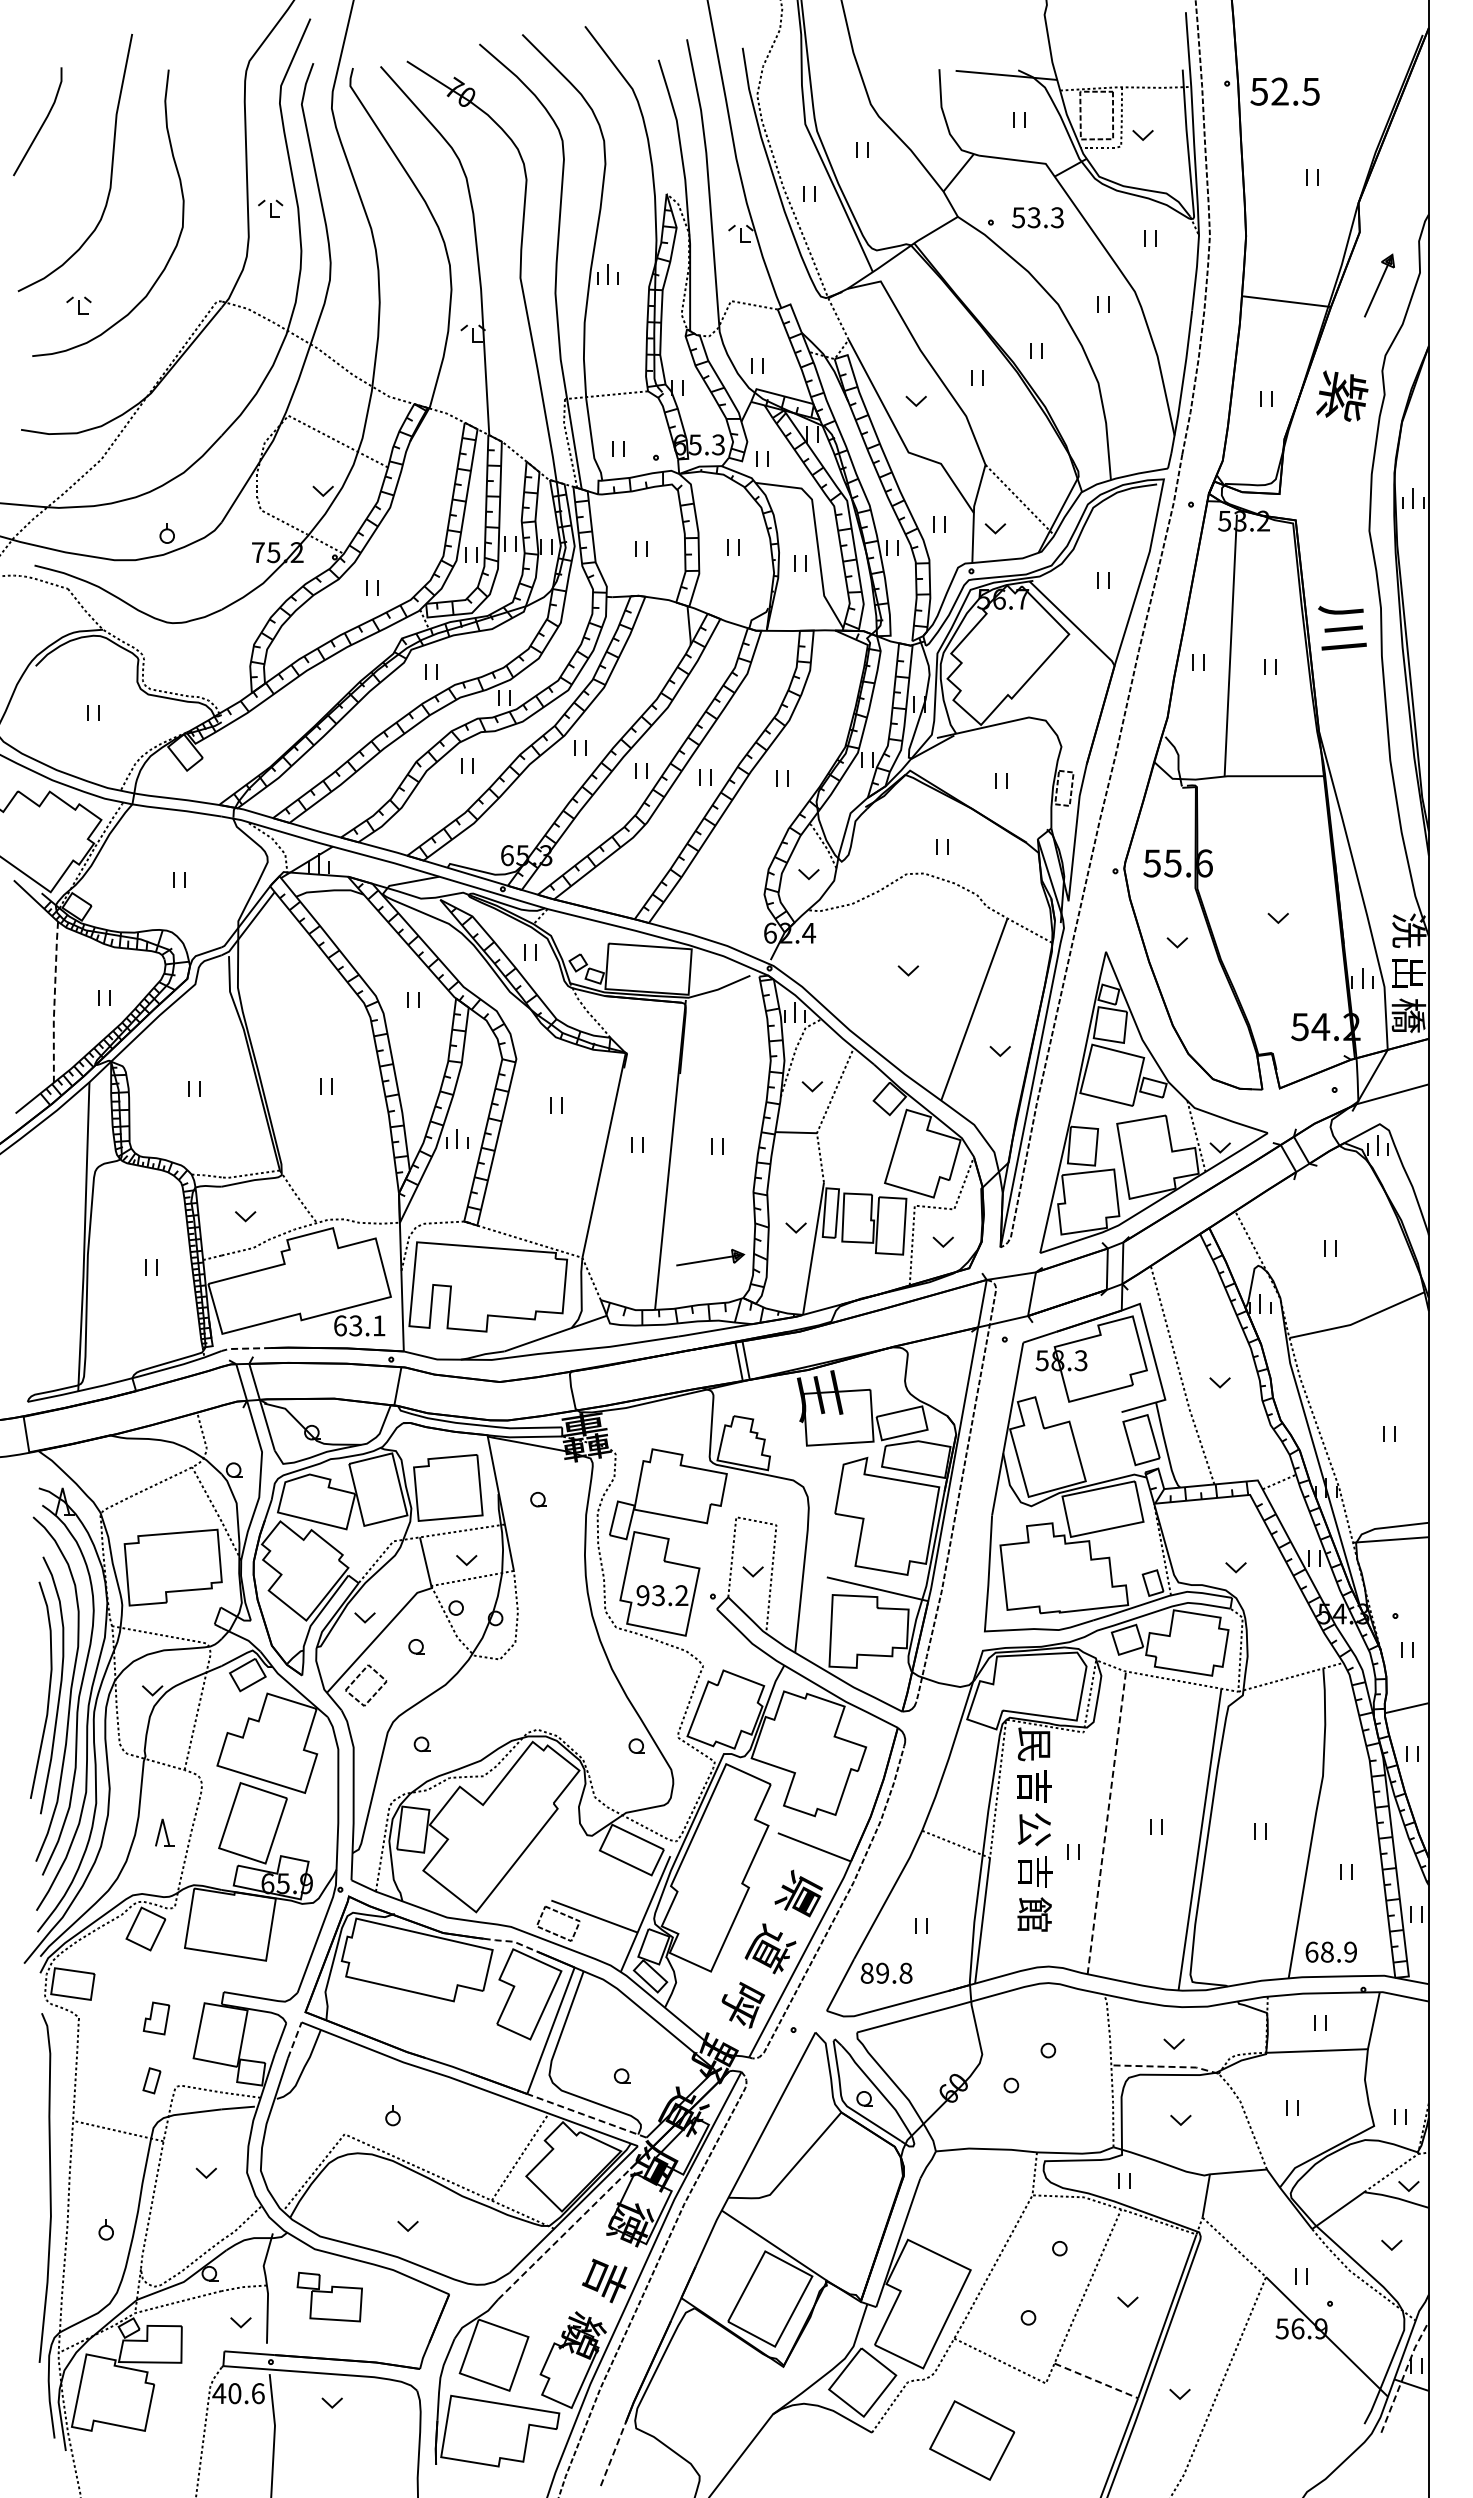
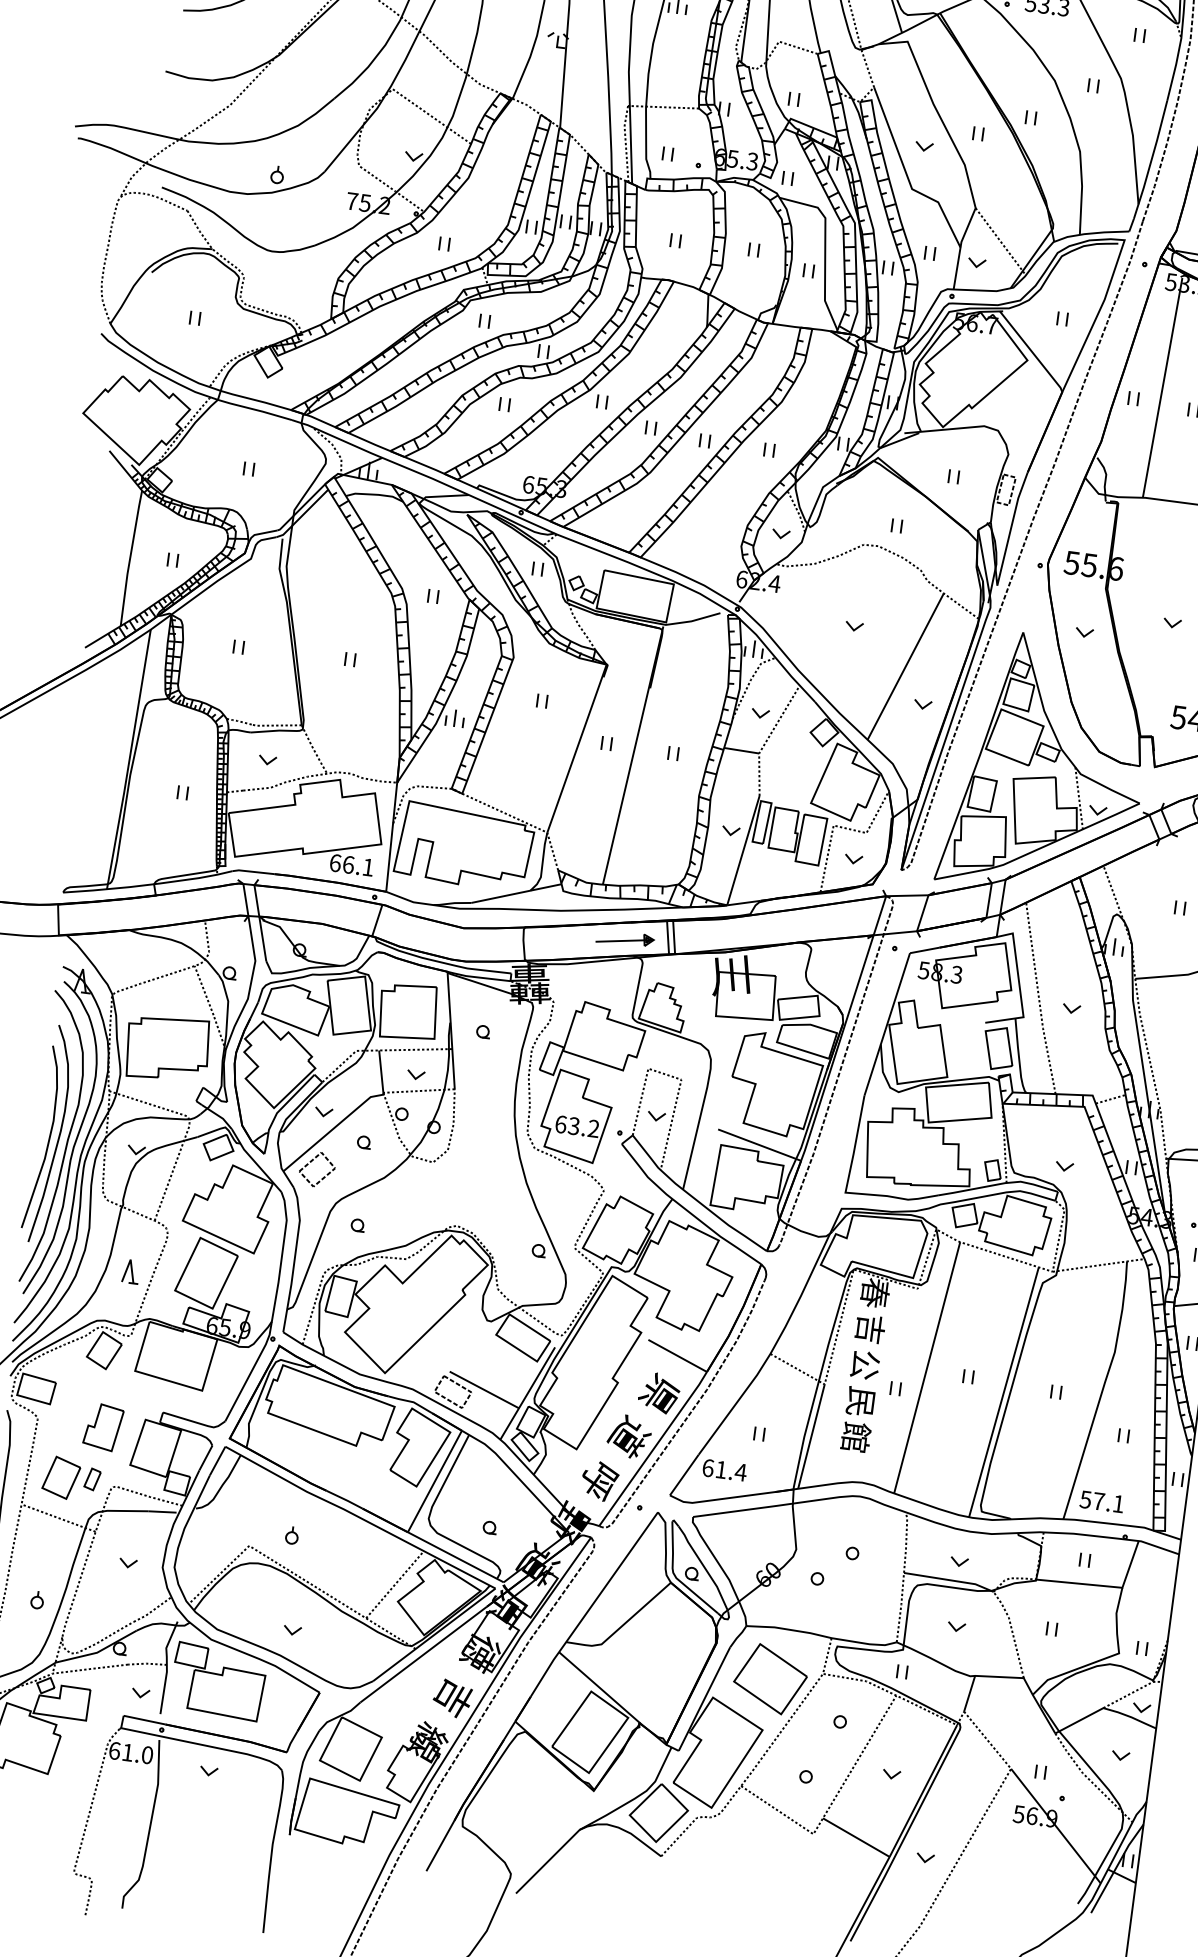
line: (54, 1002) -> (130, 558), dashed -> solid
part: (710, 1257) -> (625, 938), moved
text: (355, 1325) -> (348, 864), 63.1 -> 66.1
line: (245, 1348) -> (252, 871), dashed -> solid
text: (642, 1595) -> (560, 1124), 93.2 -> 63.2
text: (1034, 1743) -> (874, 1292), 民 -> 春
line: (1106, 1822) -> (926, 1367), dashed -> solid
text: (1035, 1872) -> (861, 1401), 吉 -> 民
line: (511, 1941) -> (411, 1401), dashed -> solid
text: (1330, 1951) -> (1101, 1501), 68.9 -> 57.1
text: (886, 1972) -> (724, 1469), 89.8 -> 61.4
part: (156, 2018) -> (103, 1427), size x1.67
line: (294, 2039) -> (217, 1460), dashed -> solid
line: (1166, 2066) -> (950, 1580), dashed -> solid
part: (114, 2083) -> (60, 1477), added
line: (586, 2115) -> (455, 1556), dashed -> solid
line: (564, 2233) -> (423, 1654), dashed -> solid
part: (329, 2296) -> (218, 1681), size x1.67
line: (1403, 2376) -> (1116, 1868), dashed -> solid
line: (1096, 2381) -> (856, 1838), dashed -> solid
text: (238, 2393) -> (130, 1752), 40.6 -> 61.0
part: (972, 2440) -> (770, 1679), moved
line: (613, 2454) -> (440, 1846), dashed -> solid

